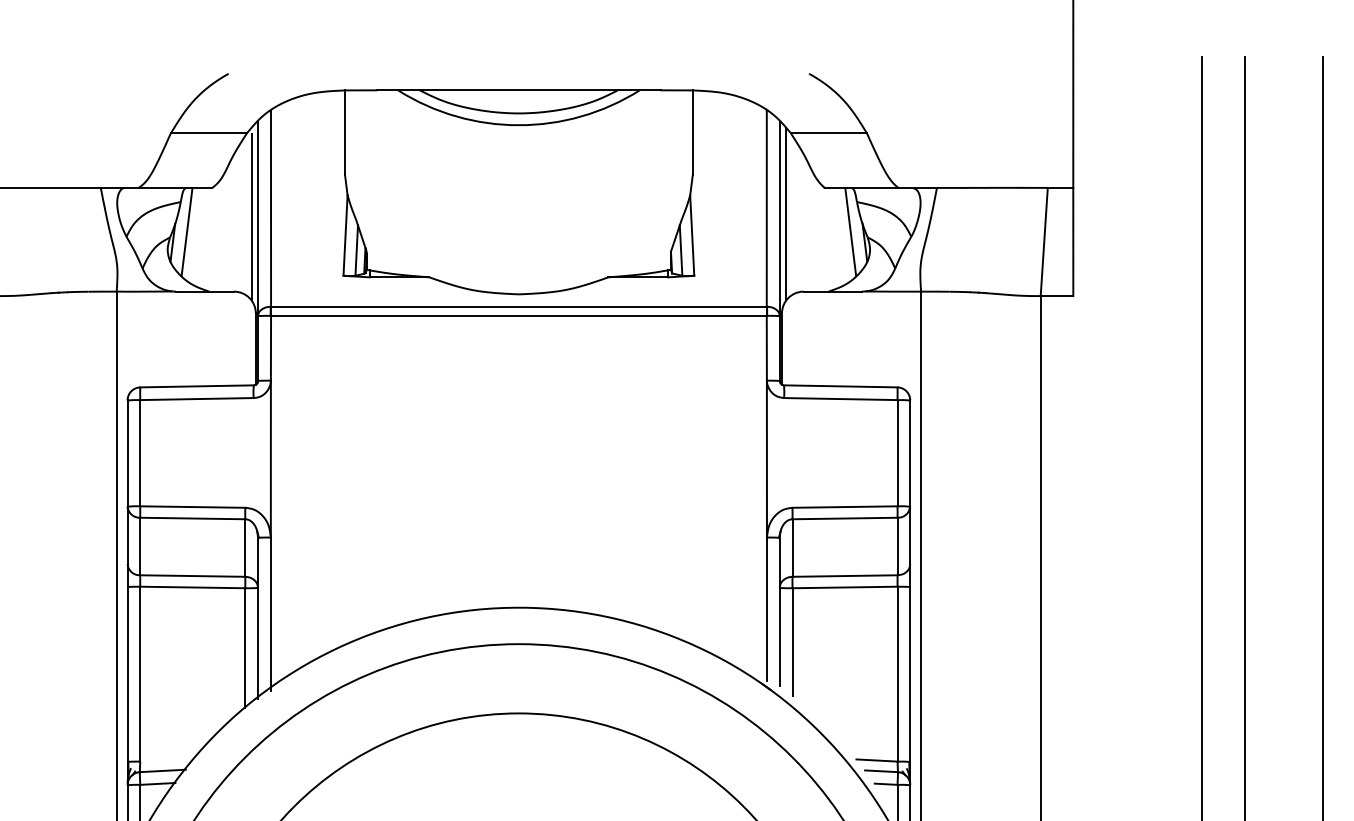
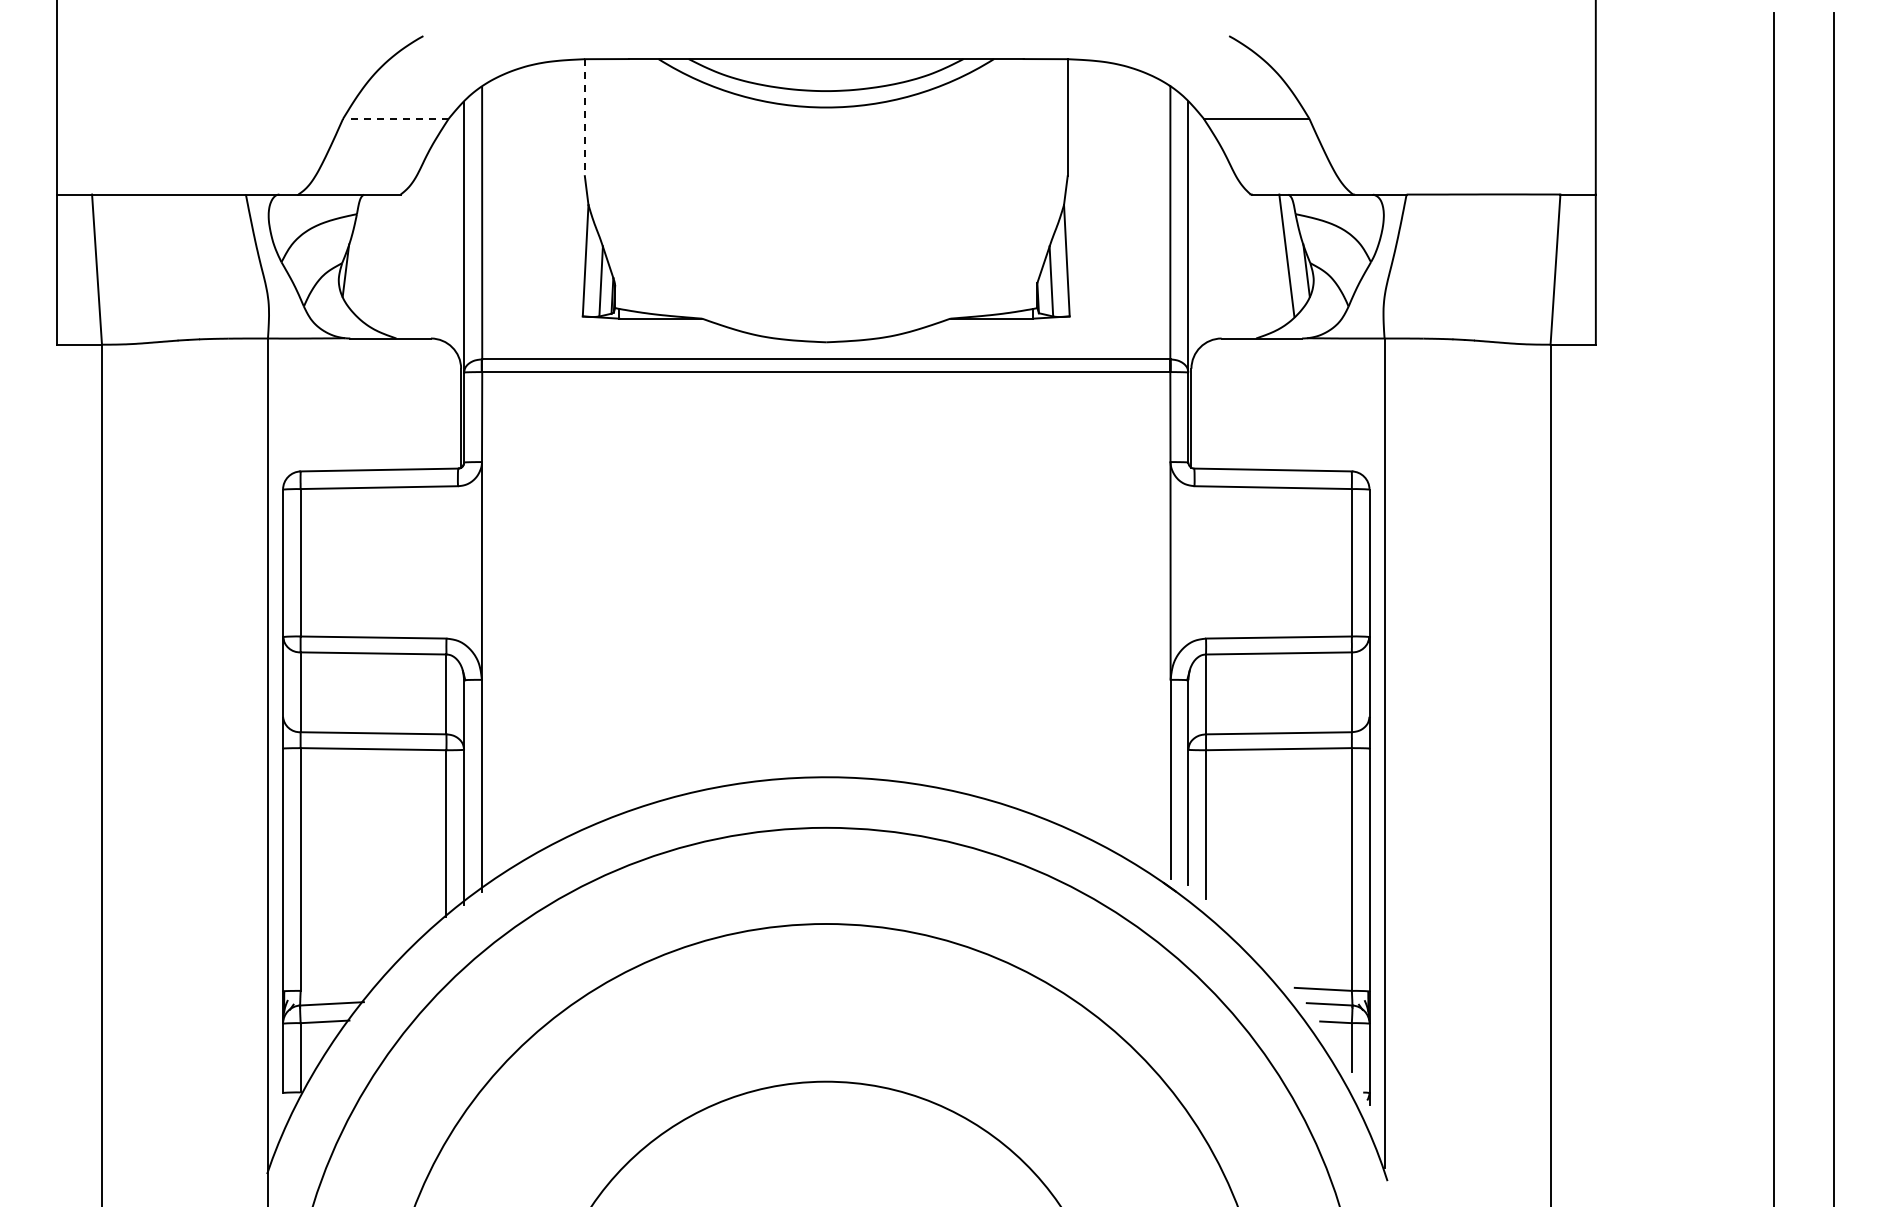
line: (208, 133) -> (395, 118), solid -> dashed
line: (344, 133) -> (584, 118), solid -> dashed
line: (786, 213) -> (1197, 230), removed
line: (251, 216) -> (455, 234), removed
line: (186, 231) -> (365, 255), removed

